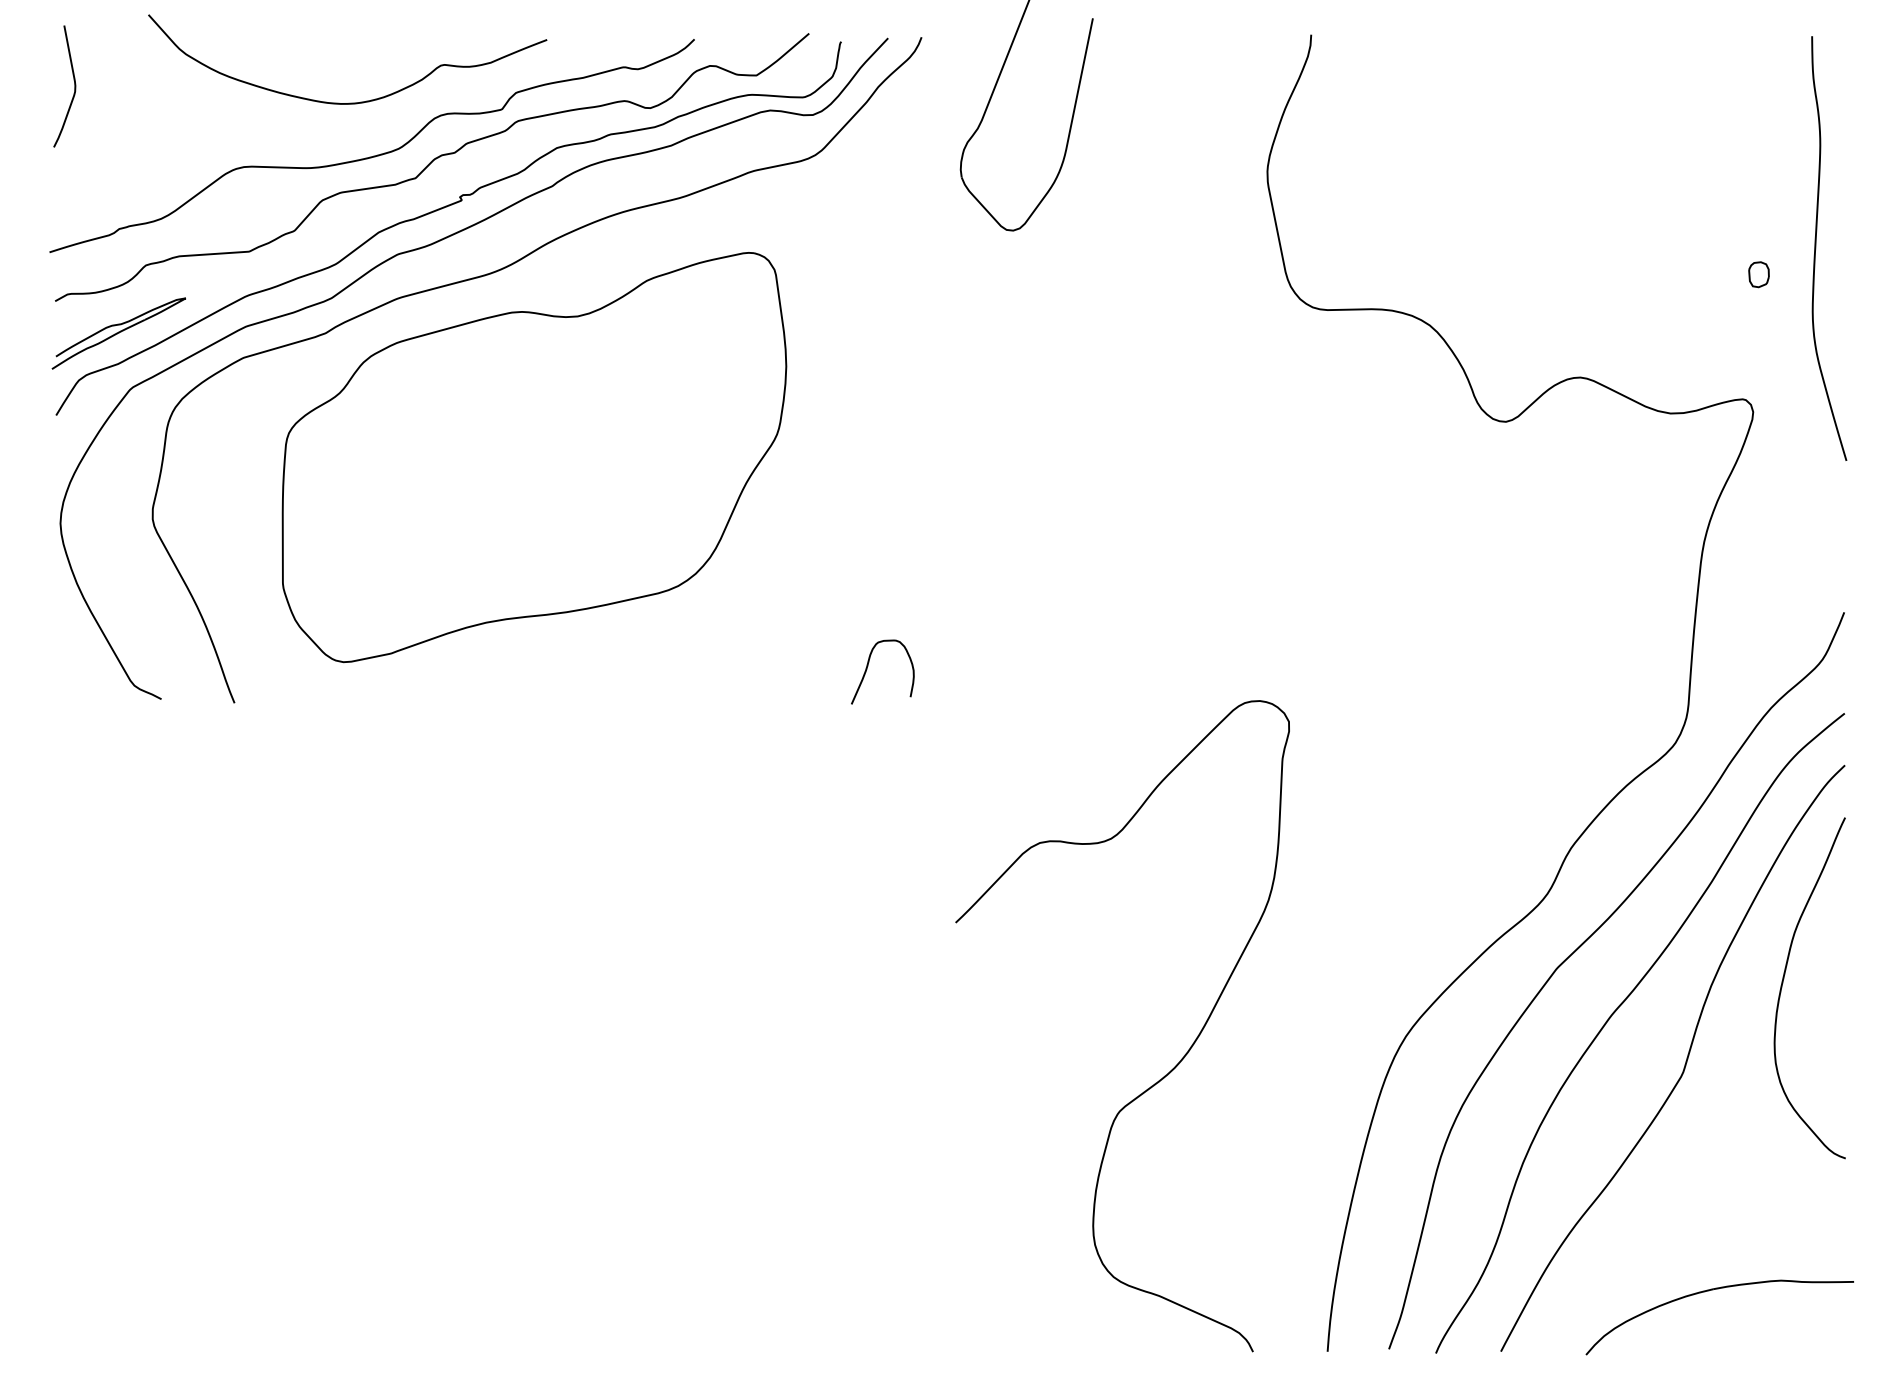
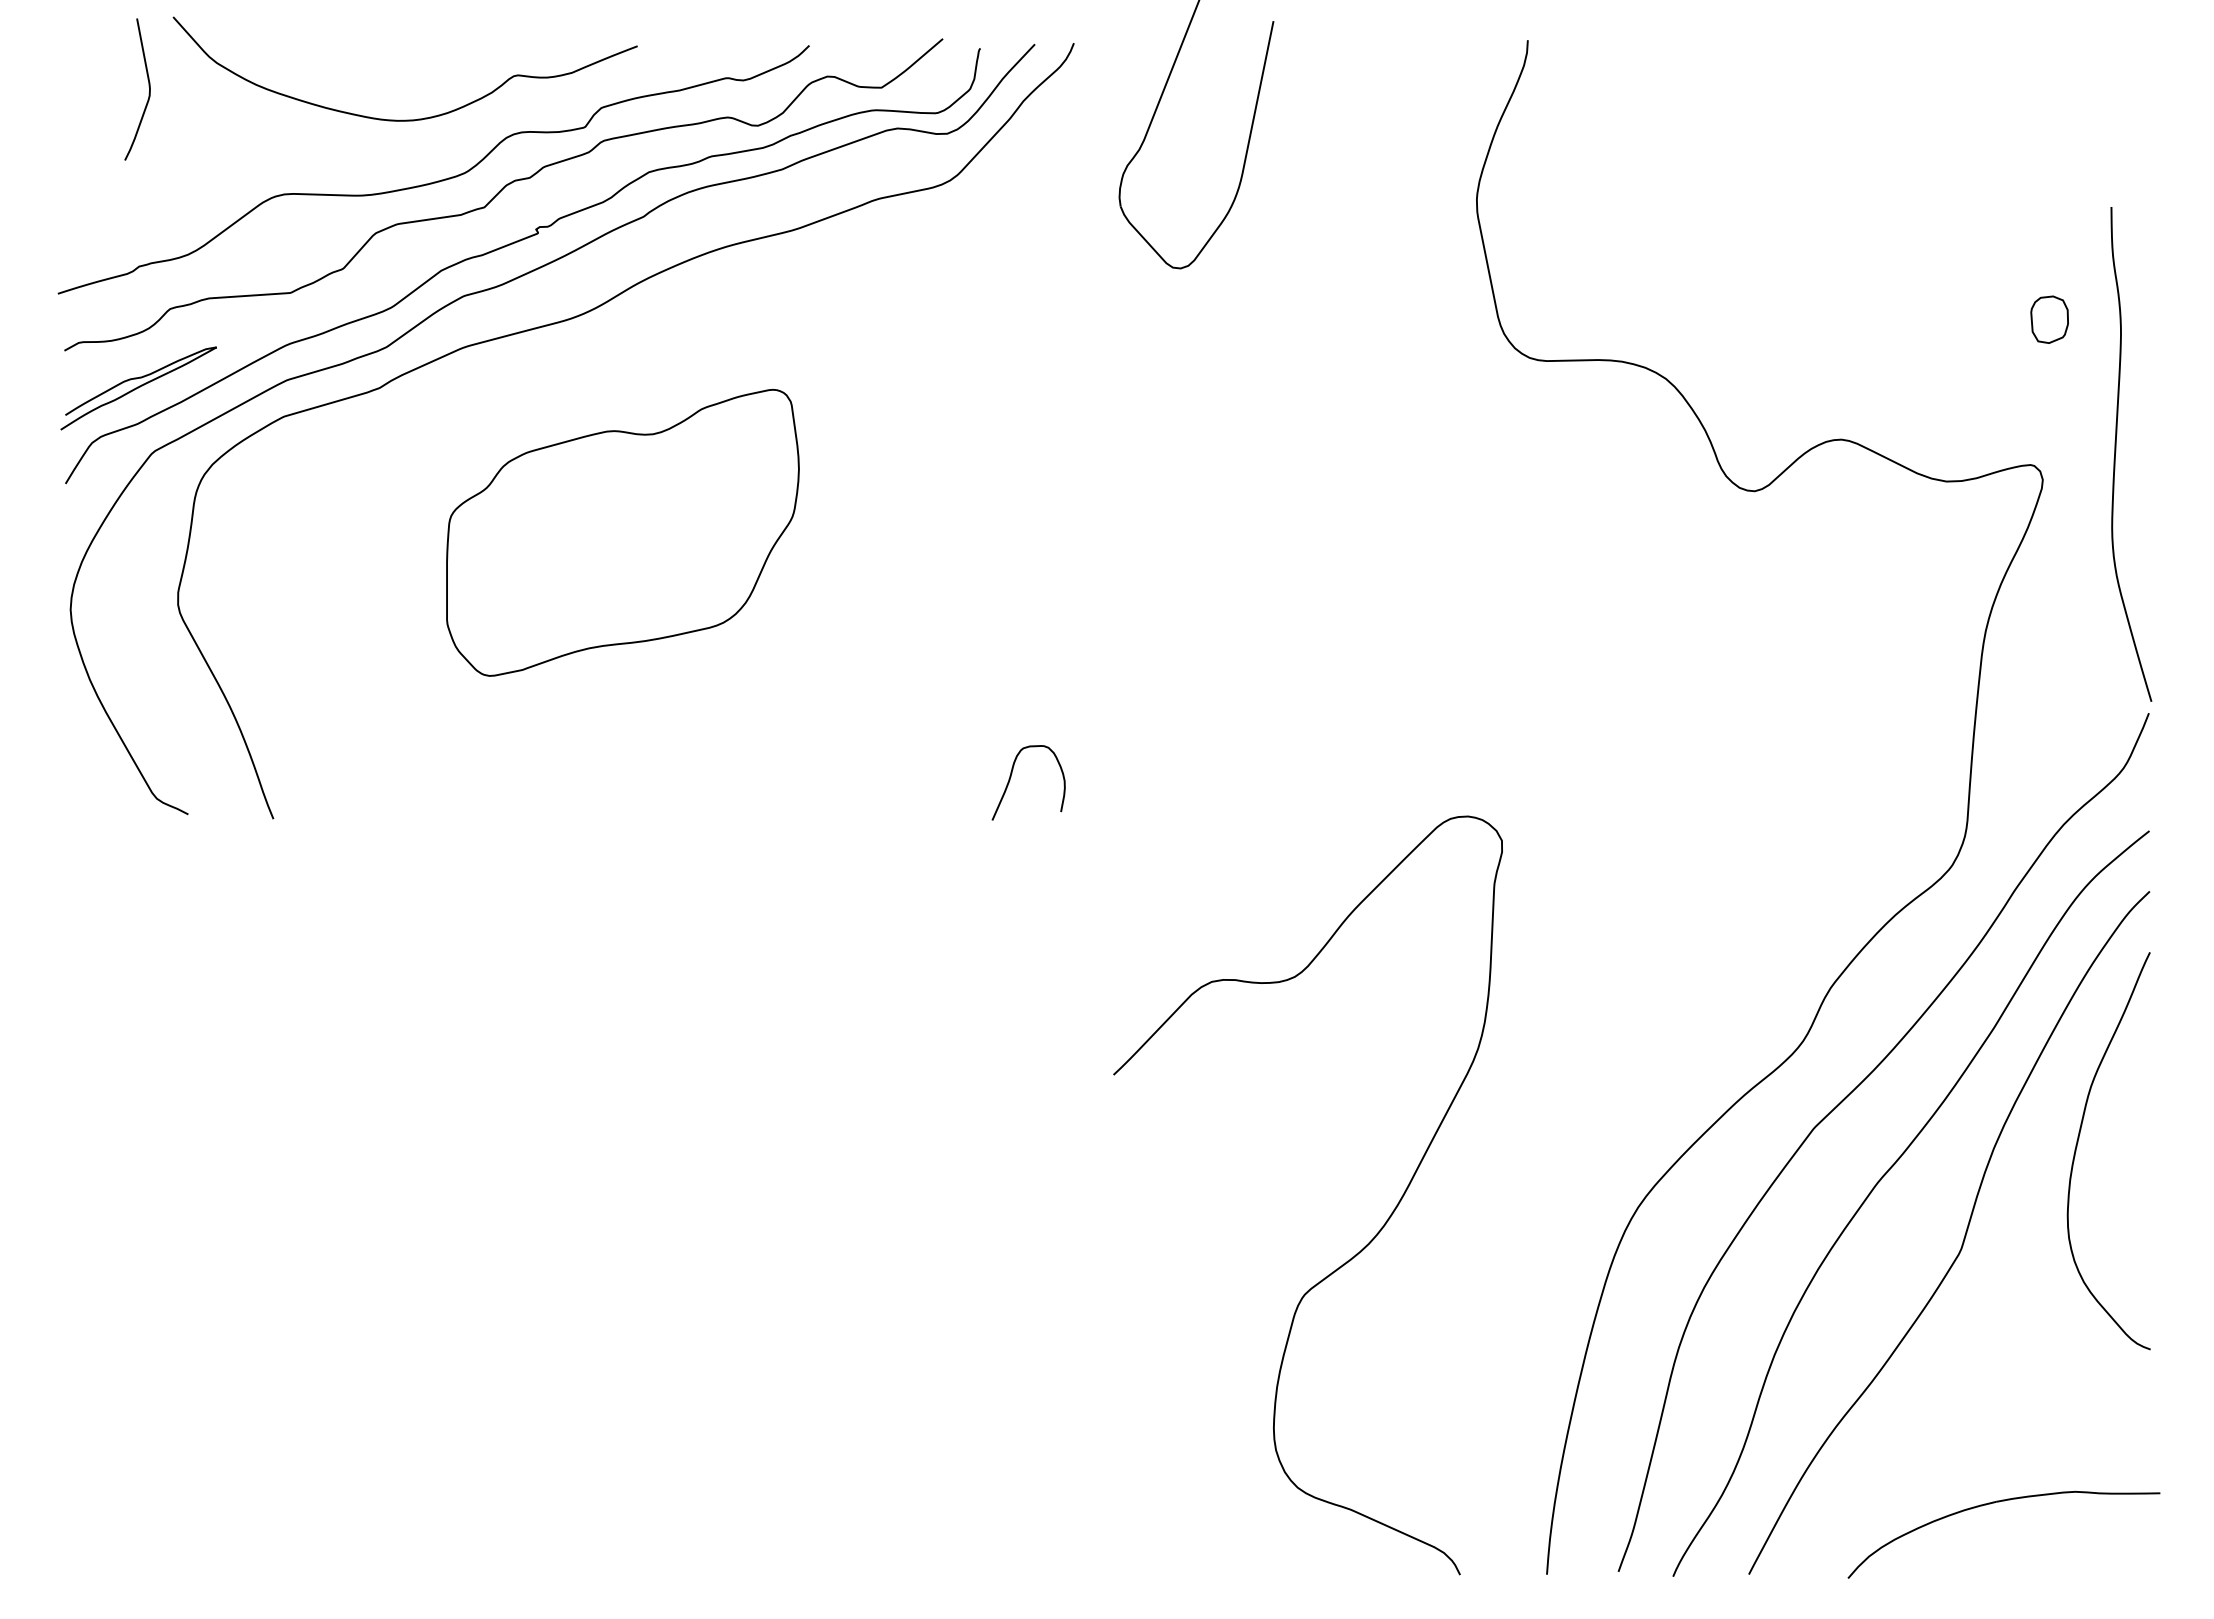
curve: (74, 83) -> (148, 86), moved
curve: (1816, 246) -> (2116, 452), moved
part: (1758, 274) -> (2049, 319), size x1.6
part: (534, 457) -> (622, 532), size x0.6

